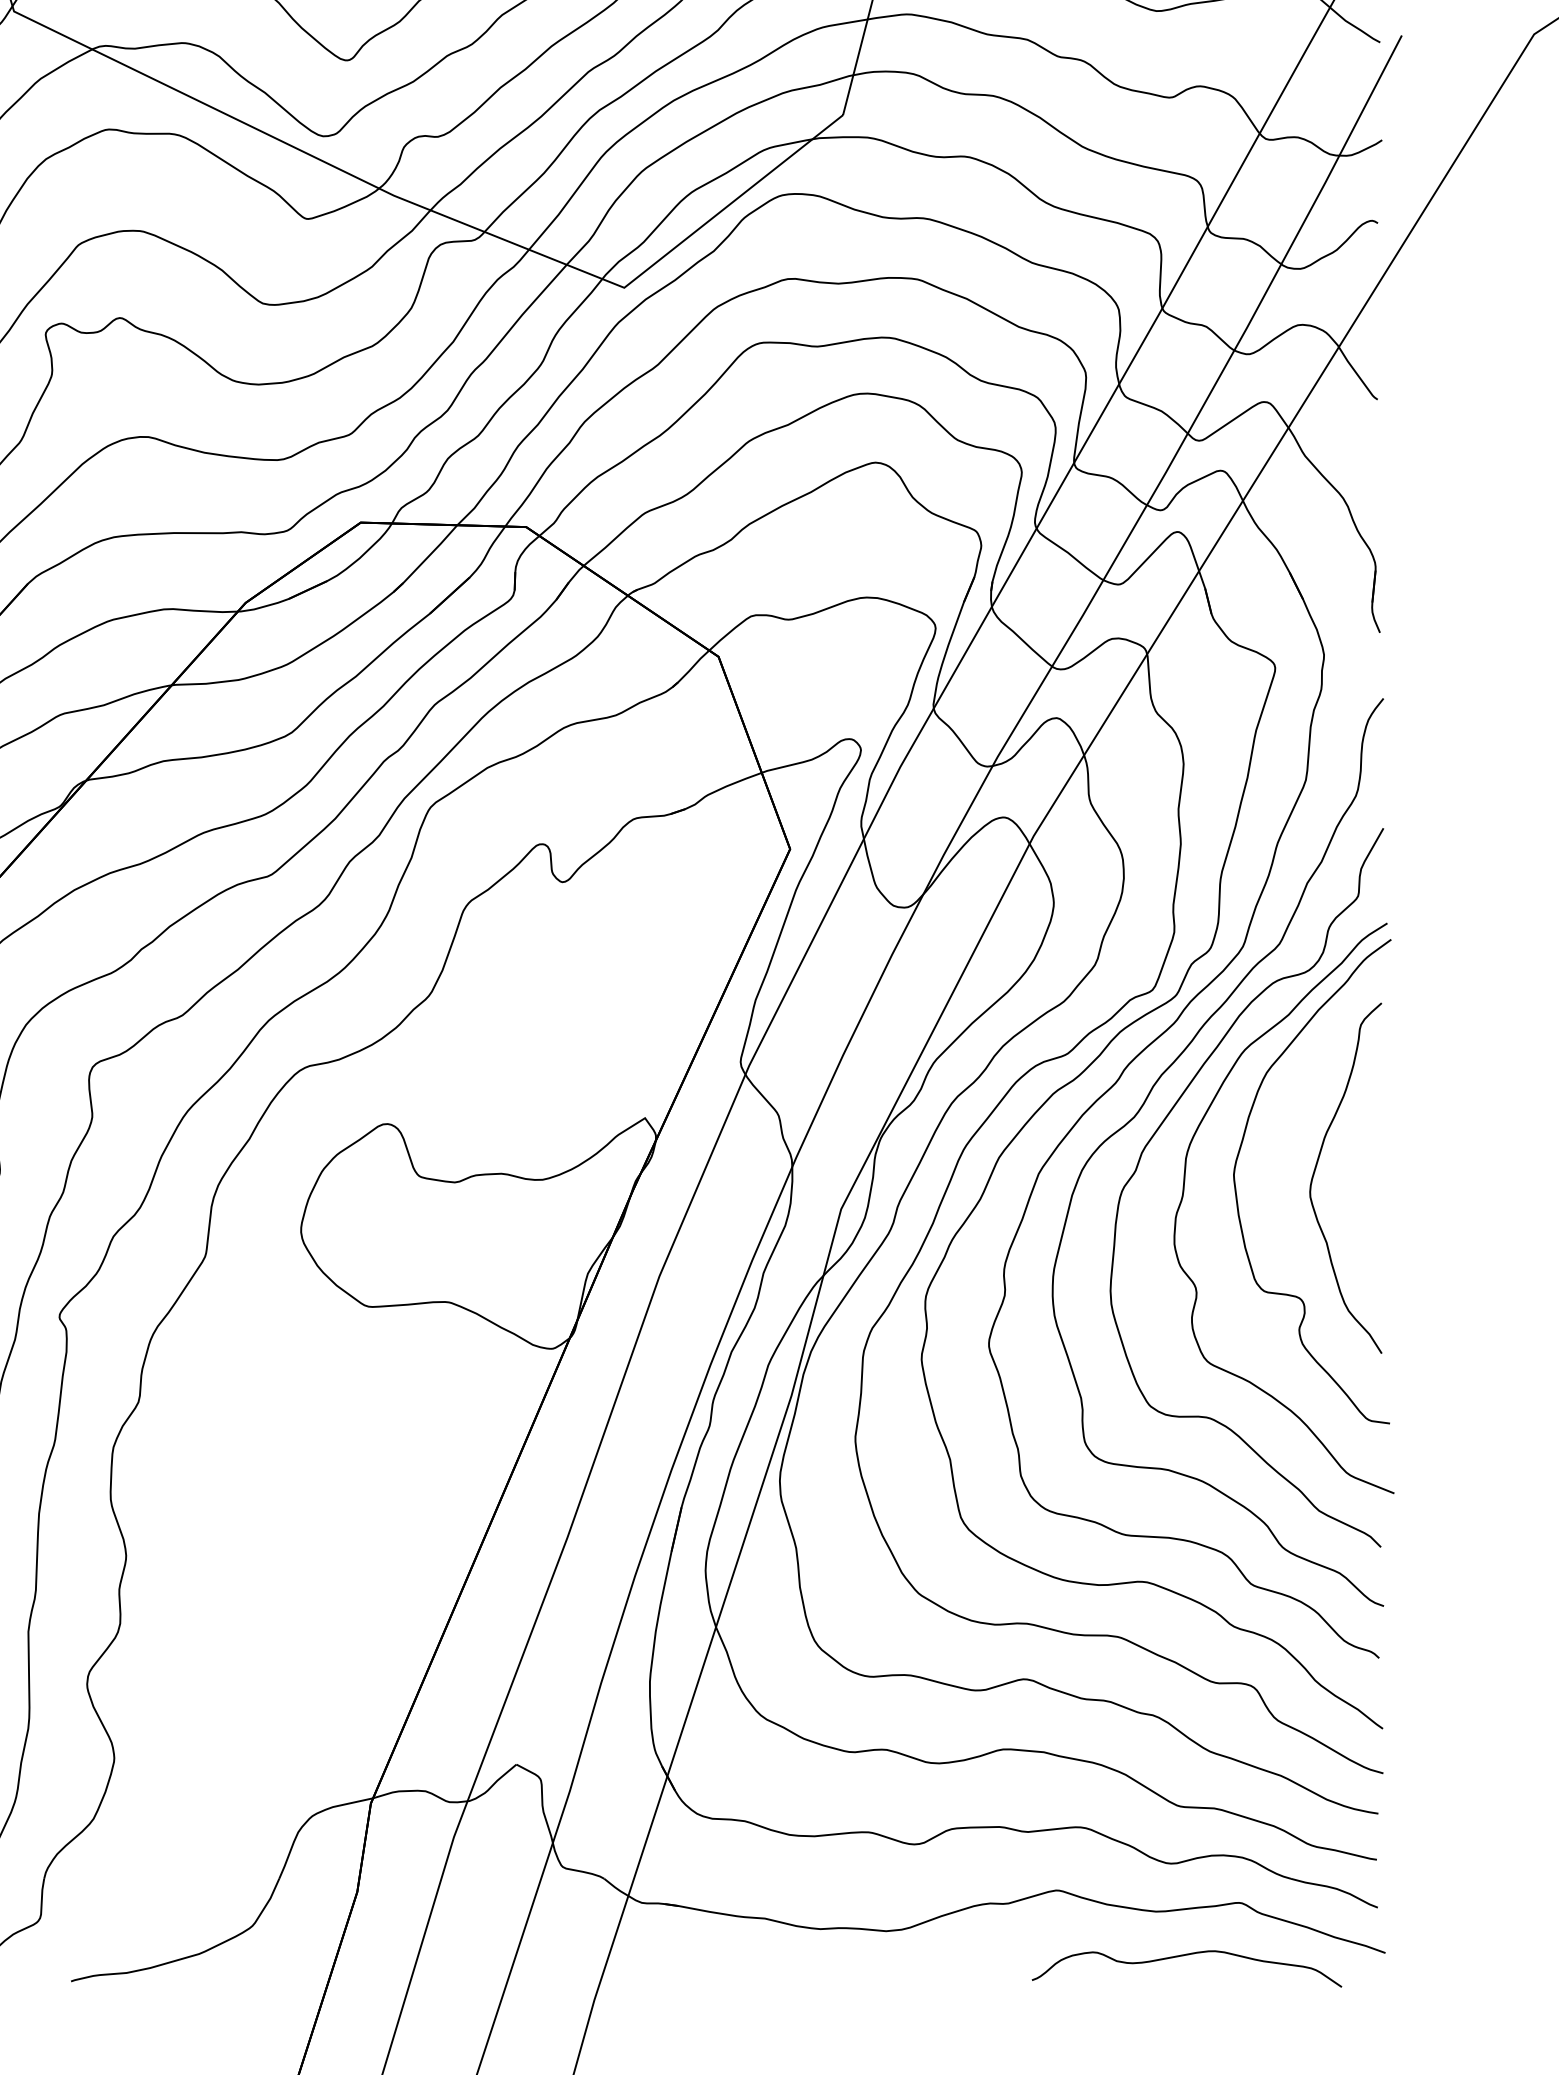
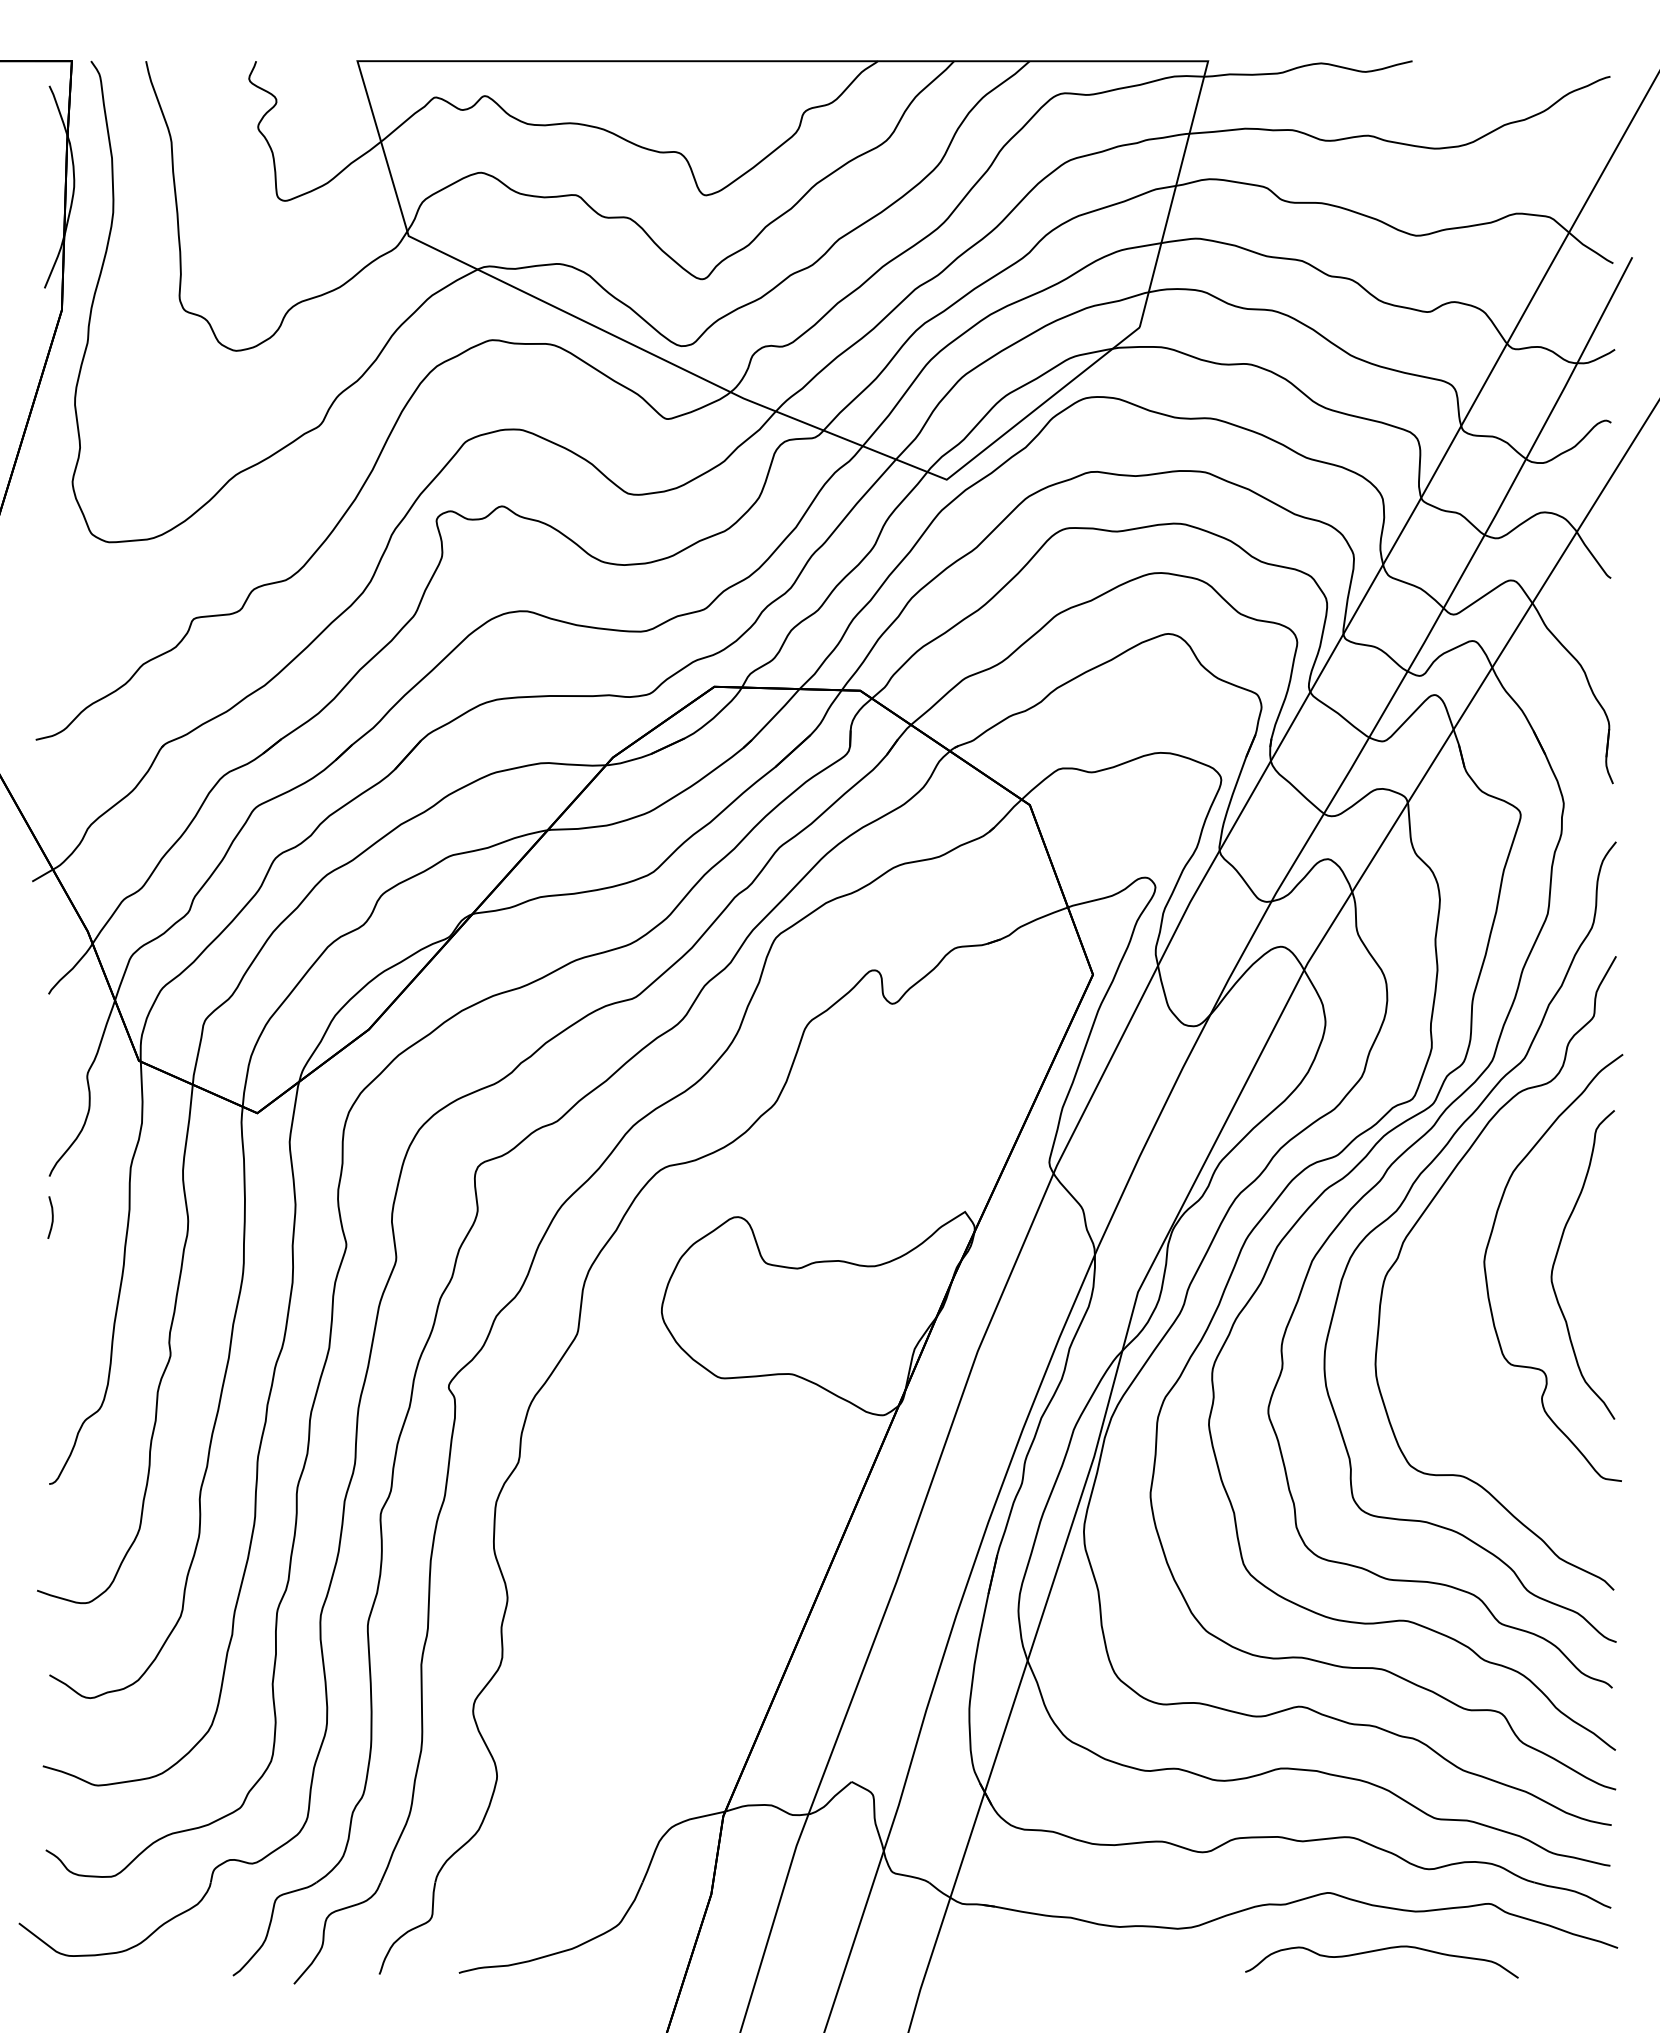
curve: (1184, 1195) -> (1440, 1280), removed
curve: (1181, 1956) -> (1377, 1951), moved

